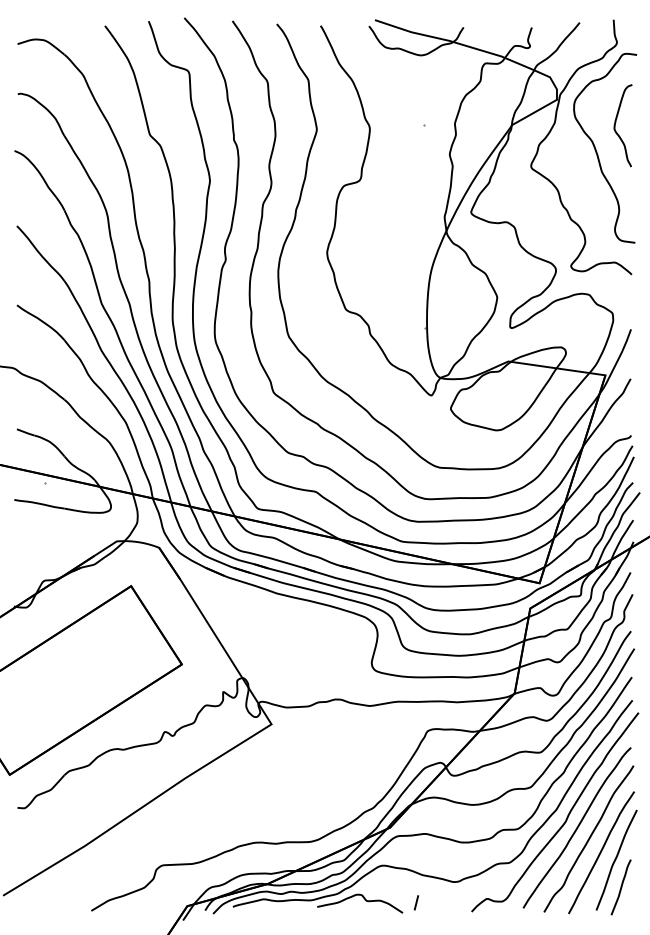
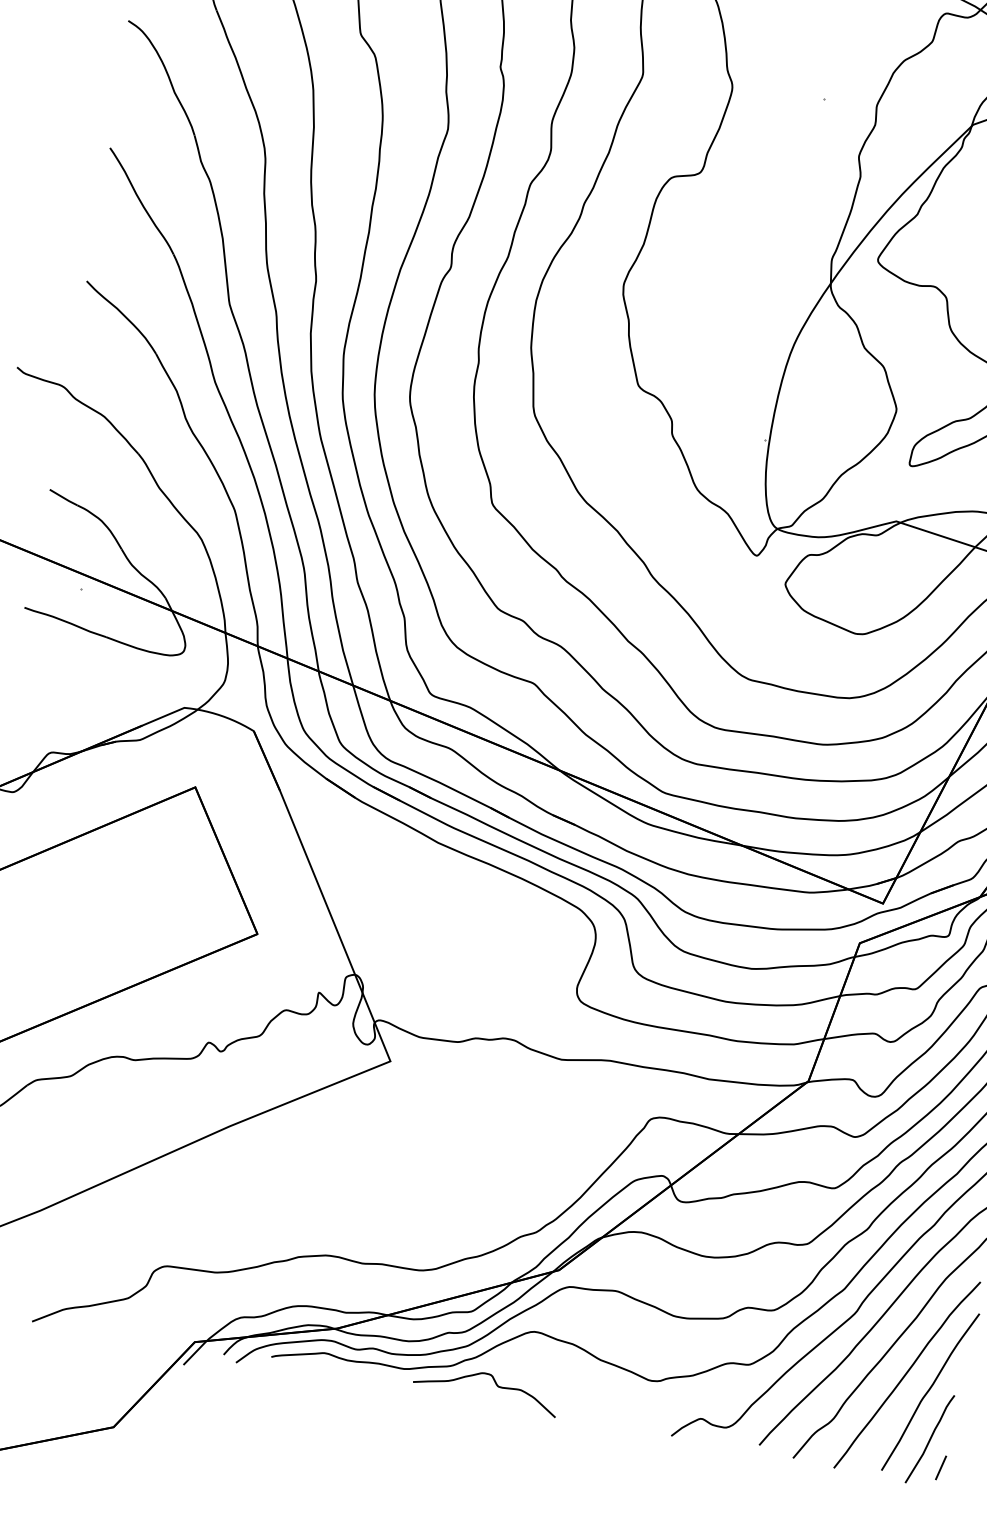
line: (416, 902) -> (941, 1467), moved

